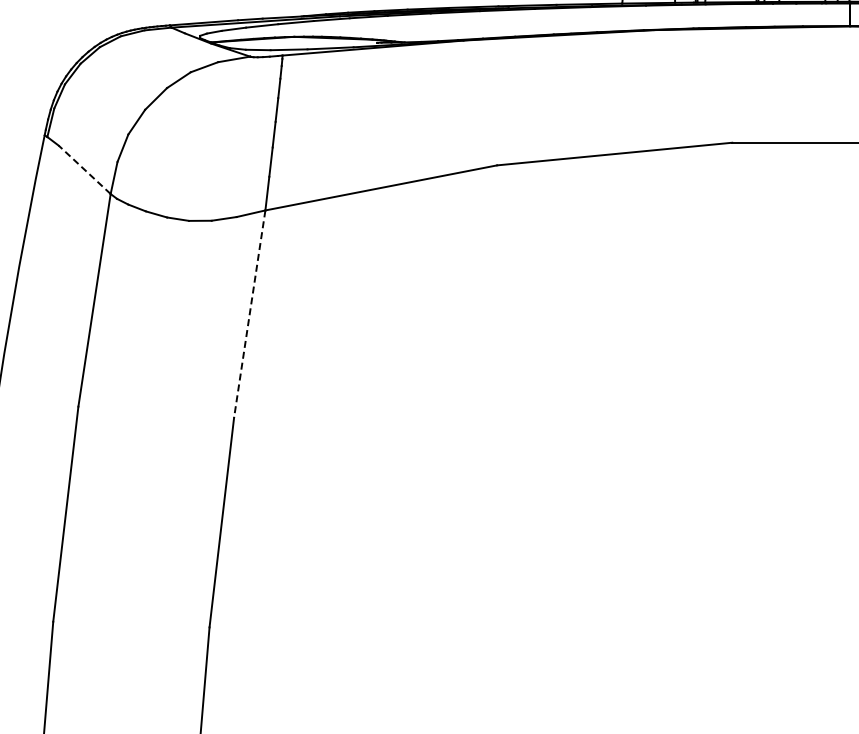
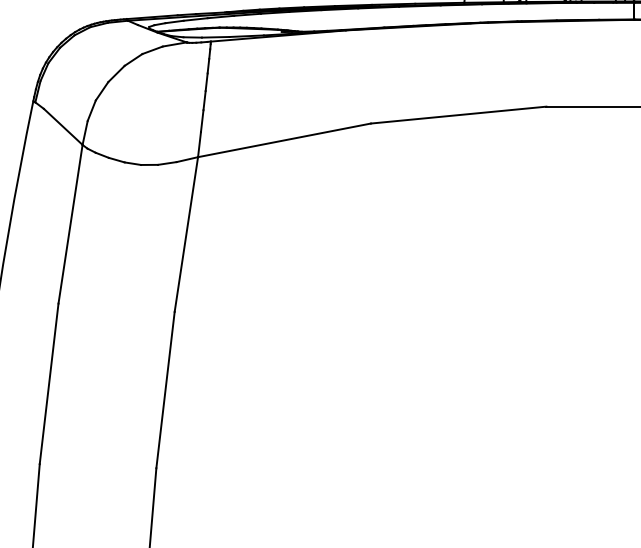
line: (84, 169) -> (63, 126), dashed -> solid
line: (249, 314) -> (186, 234), dashed -> solid

